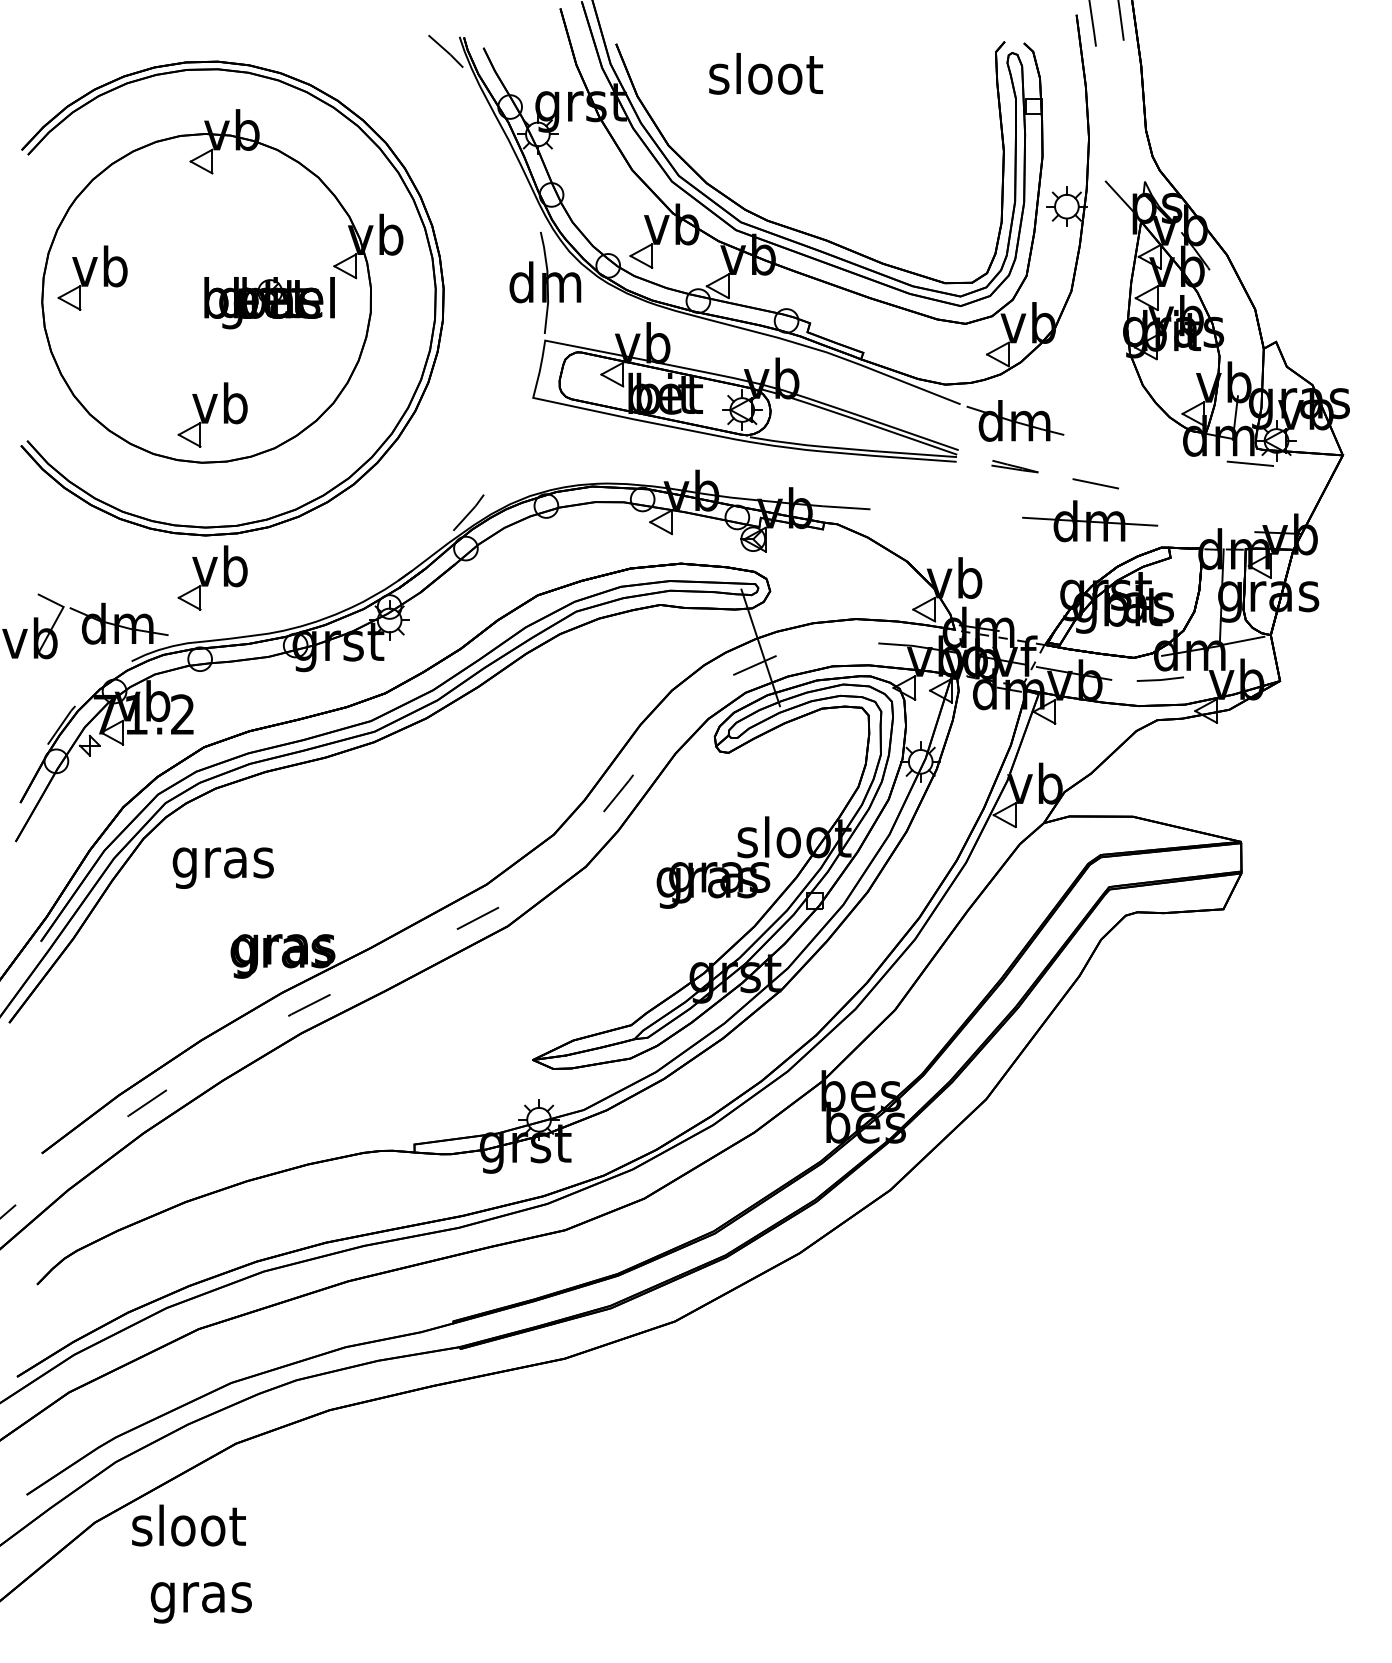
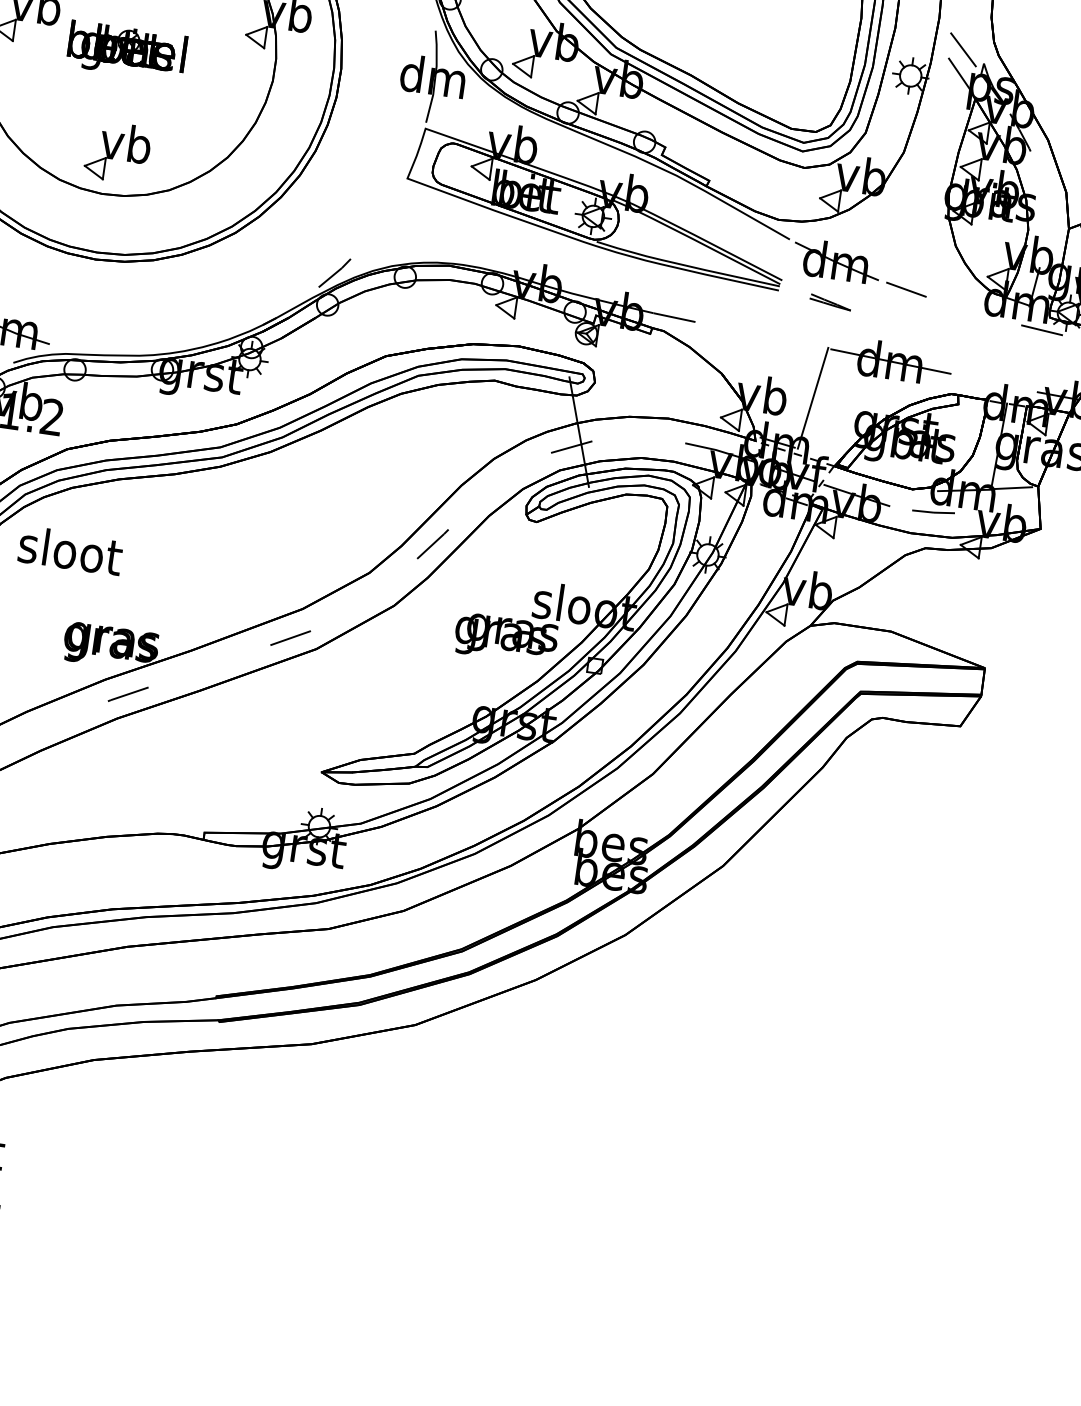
line: (1121, 170) -> (964, 50), added
part: (269, 303) -> (126, 51), moved
line: (1095, 483) -> (906, 289), moved
line: (1010, 573) -> (812, 397), added
part: (212, 577) -> (96, 298), removed
text: (223, 862) -> (69, 555), gras -> sloot

